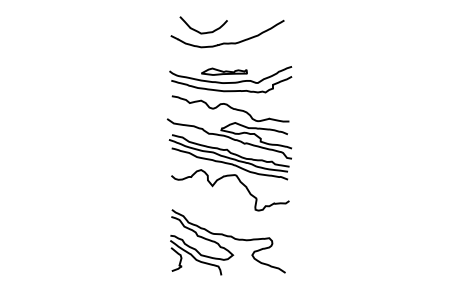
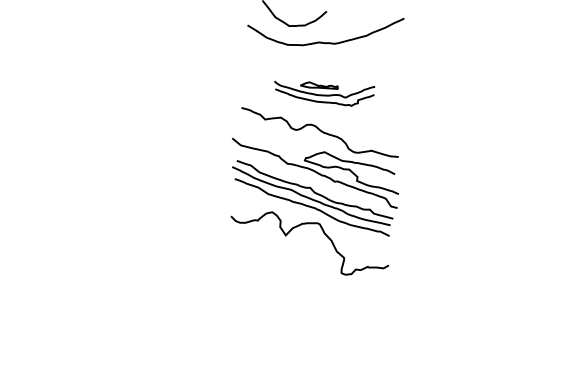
part: (230, 79) -> (323, 92), size x0.6
part: (227, 242) -> (299, 314), removed

